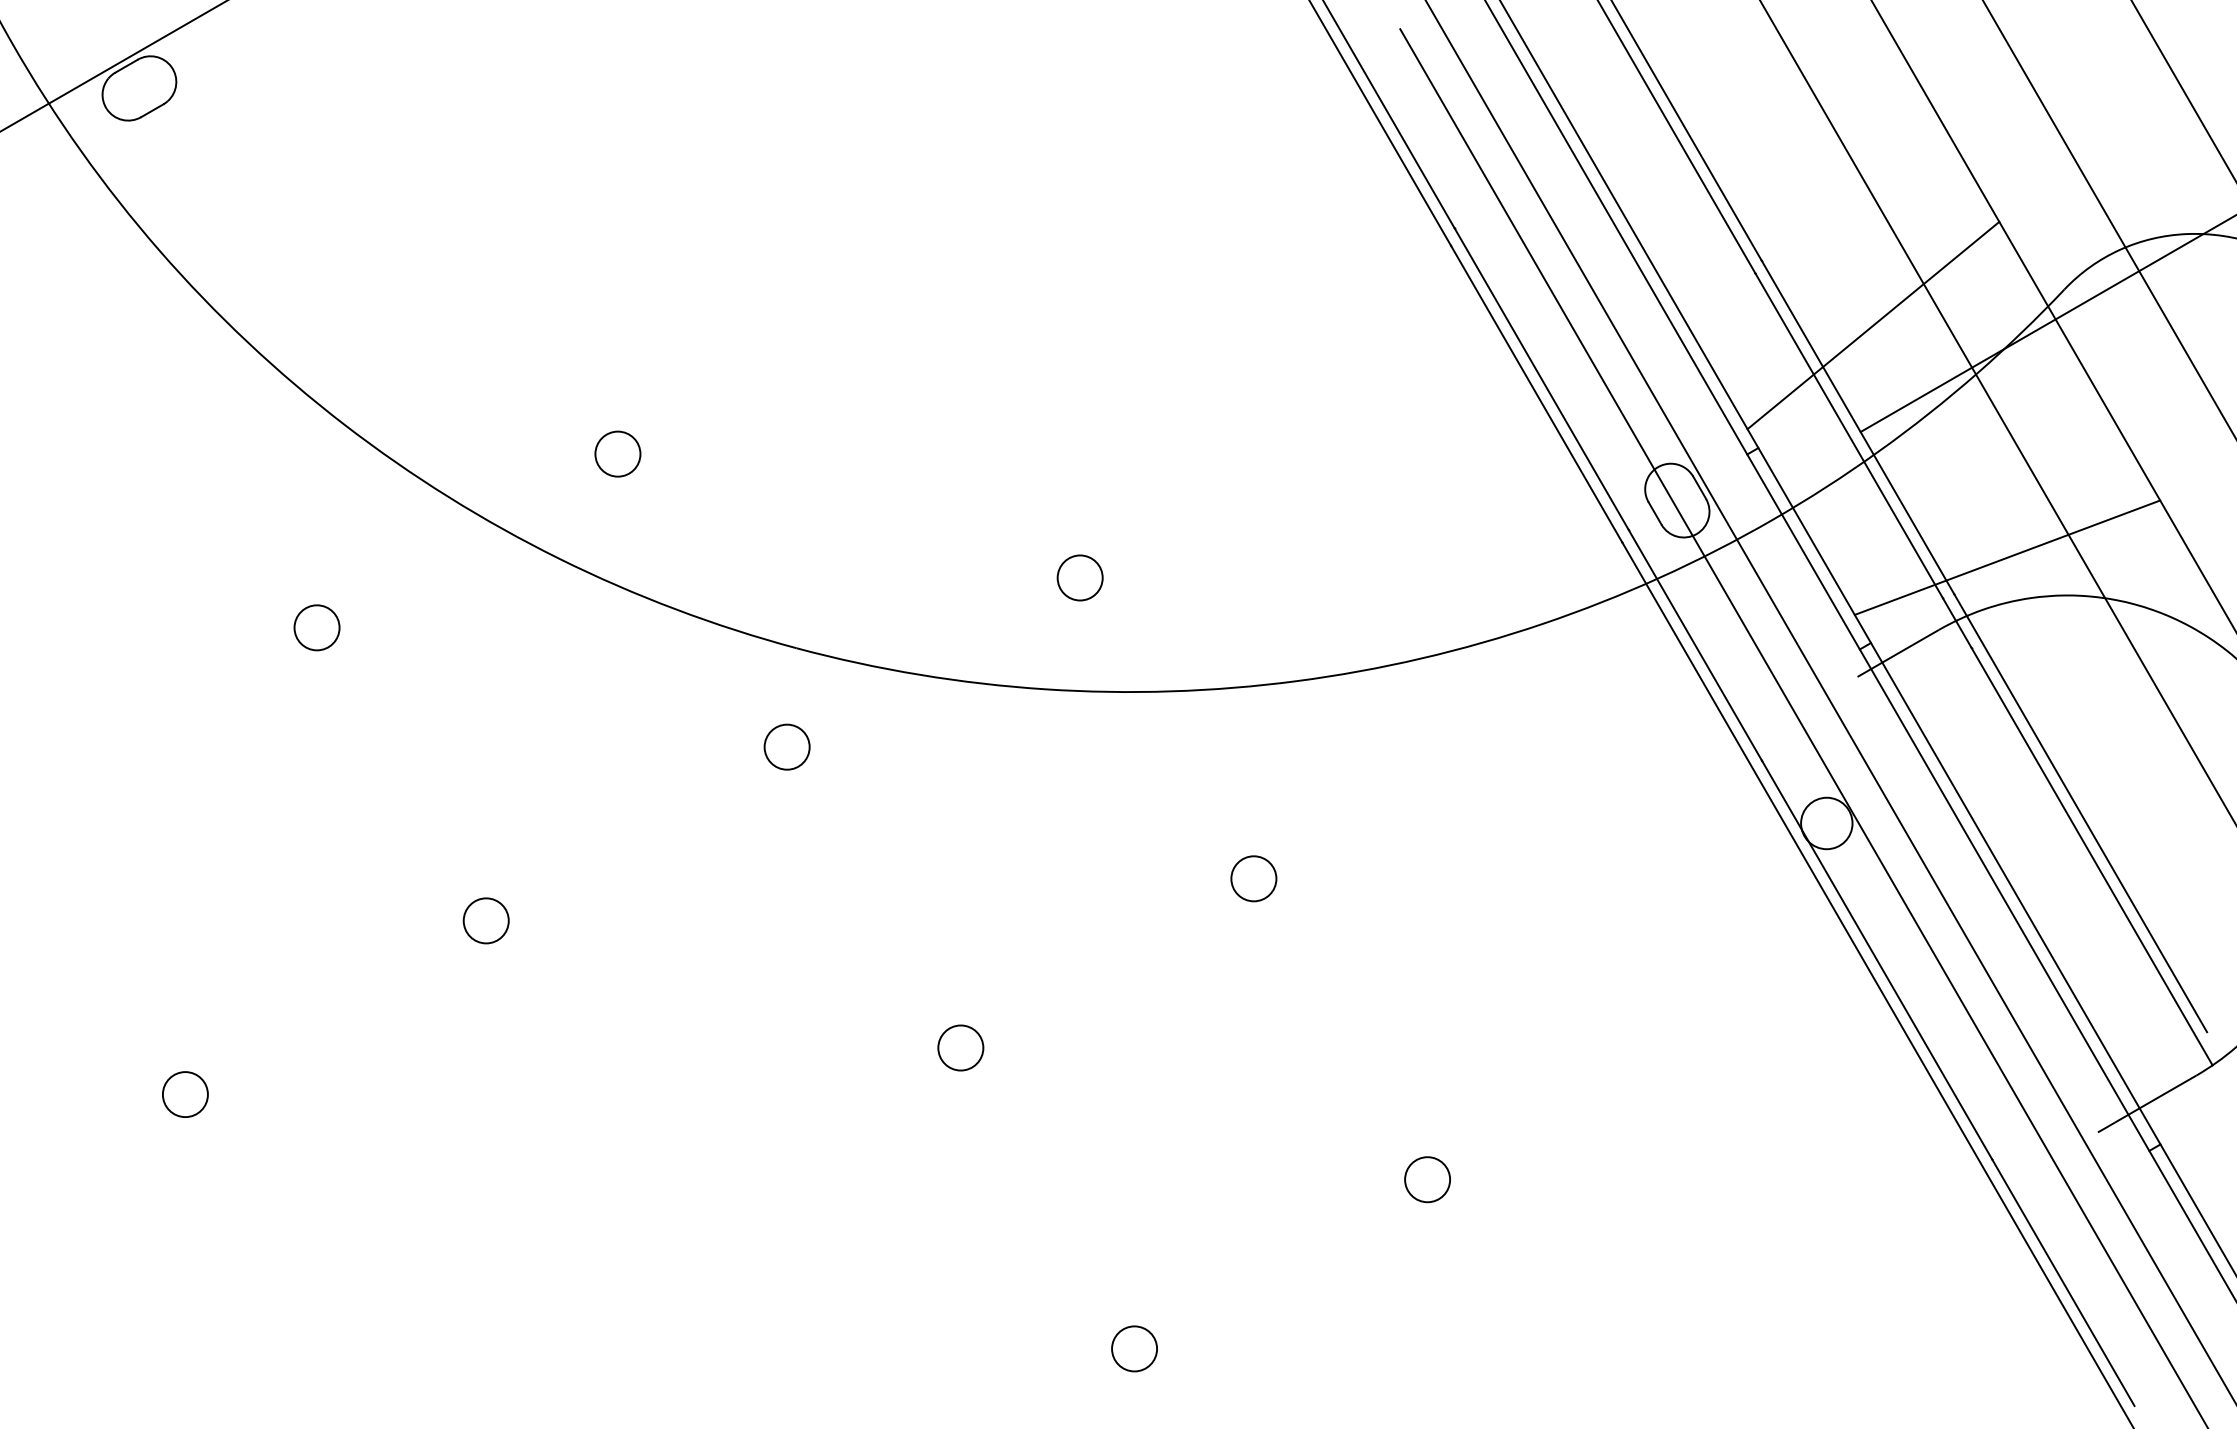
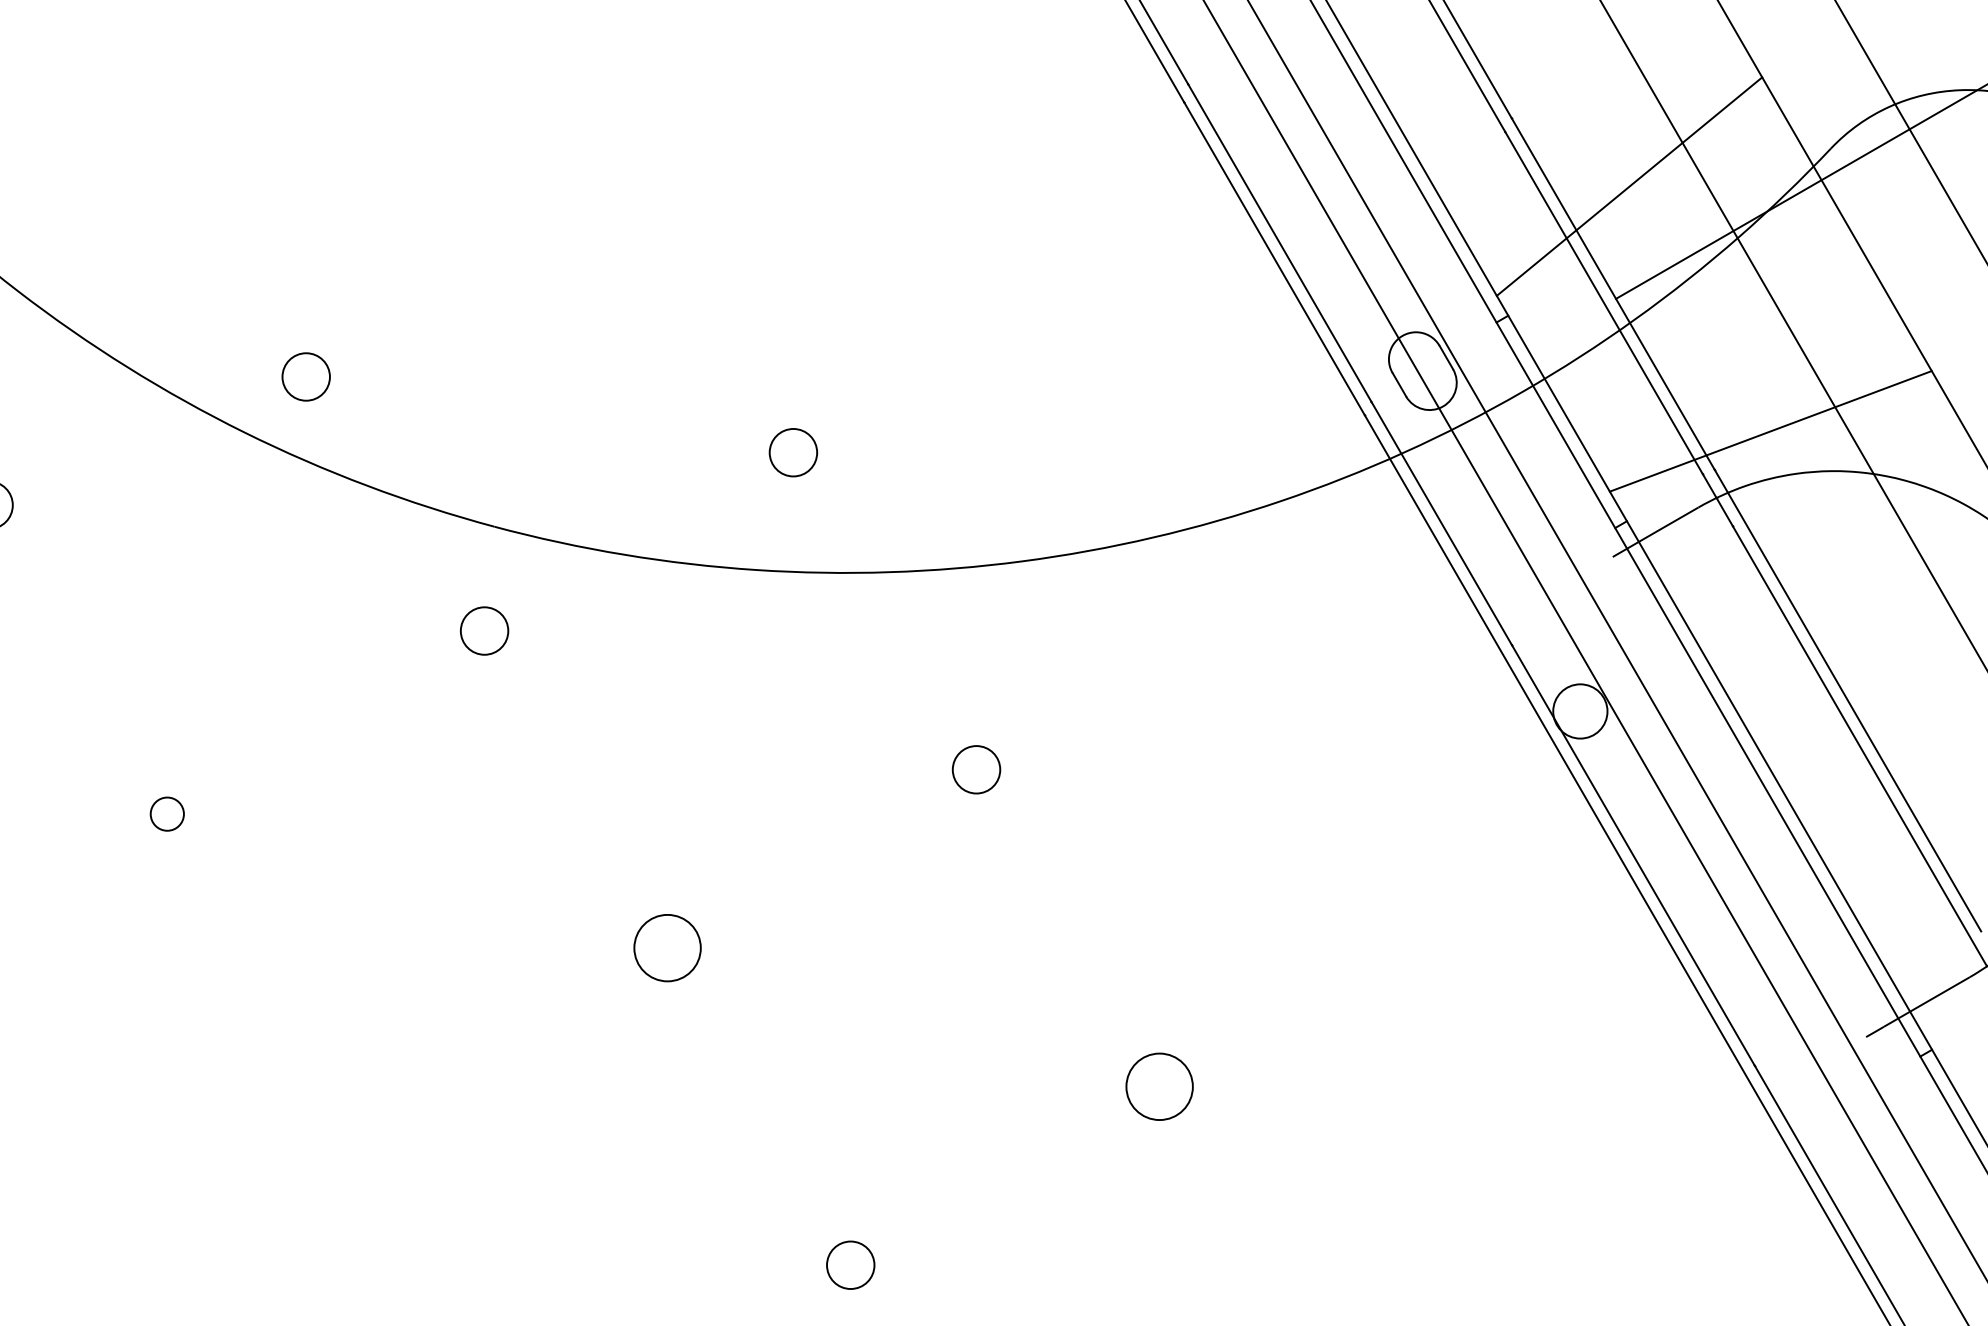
circle: (617, 453) -> (305, 376), moved
circle: (485, 920) -> (166, 813), size x0.7
circle: (960, 1047) -> (667, 947), size x1.4
circle: (1427, 1179) -> (1159, 1086), size x1.4

